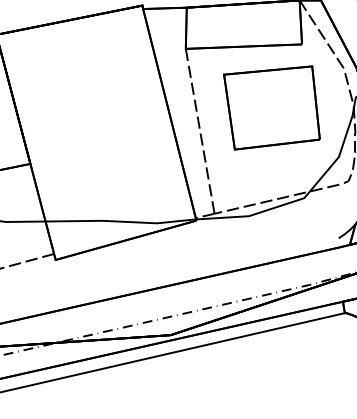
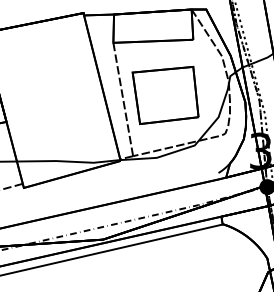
part: (271, 108) -> (165, 95), moved

